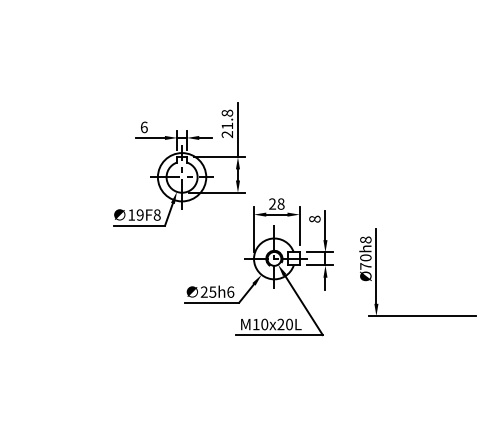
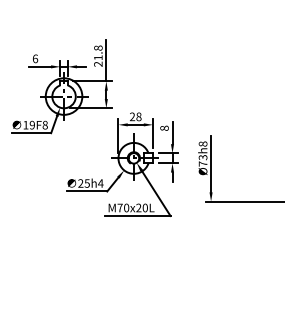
text: (365, 257) -> (202, 157), Ø70h8 -> Ø73h8
text: (230, 291) -> (100, 183), 25h6 -> 25h4
text: (255, 324) -> (119, 207), M10x20L -> M70x20L

